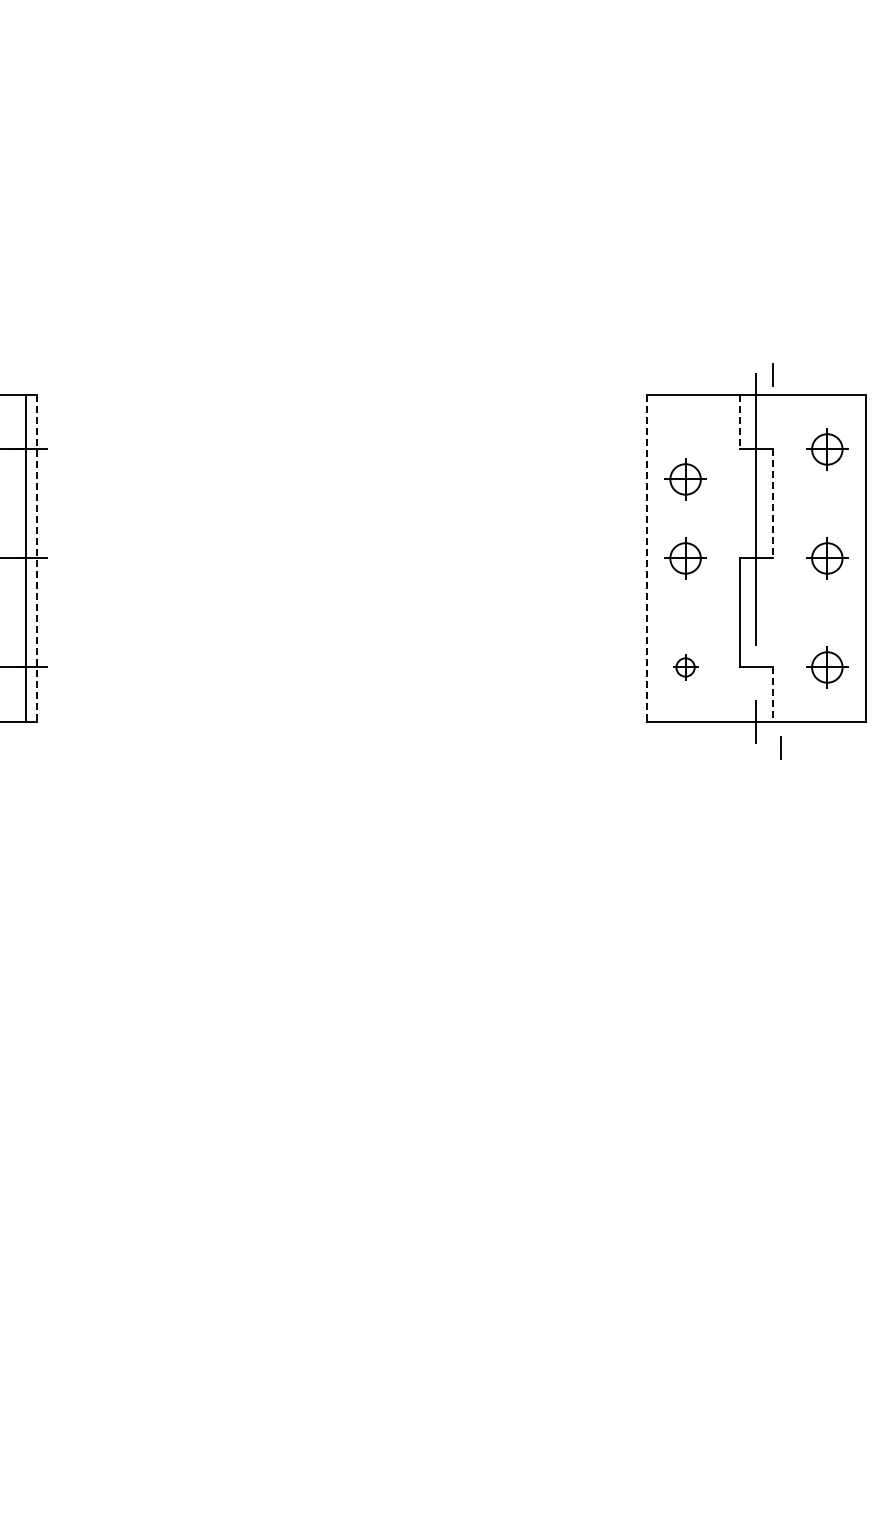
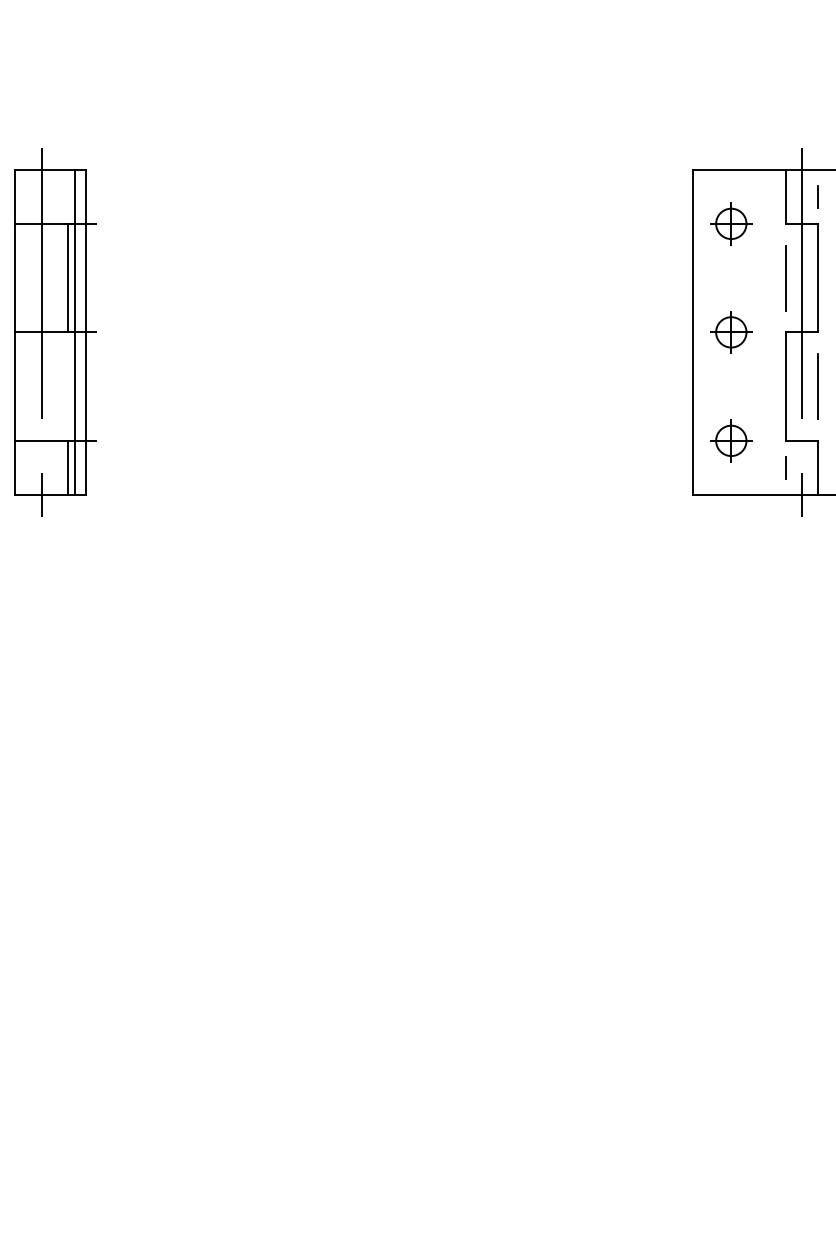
line: (772, 374) -> (817, 196), moved
line: (740, 422) -> (785, 197), dashed -> solid
part: (685, 479) -> (731, 223), moved
line: (19, 503) -> (68, 277), added
line: (740, 503) -> (785, 277), added
line: (772, 503) -> (817, 277), dashed -> solid
line: (37, 558) -> (86, 332), dashed -> solid
line: (647, 558) -> (693, 332), dashed -> solid
line: (772, 612) -> (817, 386), added
part: (685, 667) -> (731, 440), size x1.67
line: (19, 694) -> (68, 467), added
line: (772, 695) -> (817, 468), dashed -> solid
line: (780, 747) -> (784, 467), moved

